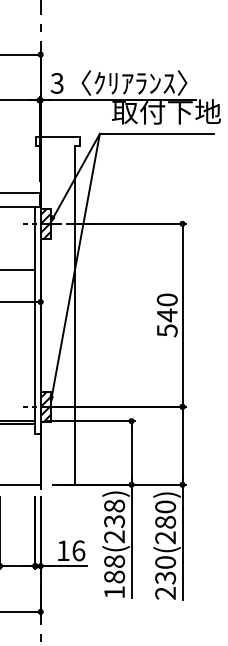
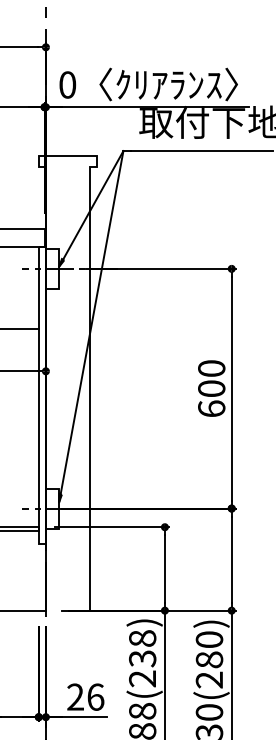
text: (56, 83) -> (66, 85), 3 -> 0
hatch: (45, 223) -> (52, 268), removed
text: (166, 322) -> (210, 398), 540 -> 600
hatch: (45, 406) -> (52, 508), removed
text: (63, 550) -> (75, 696), 16 -> 26

